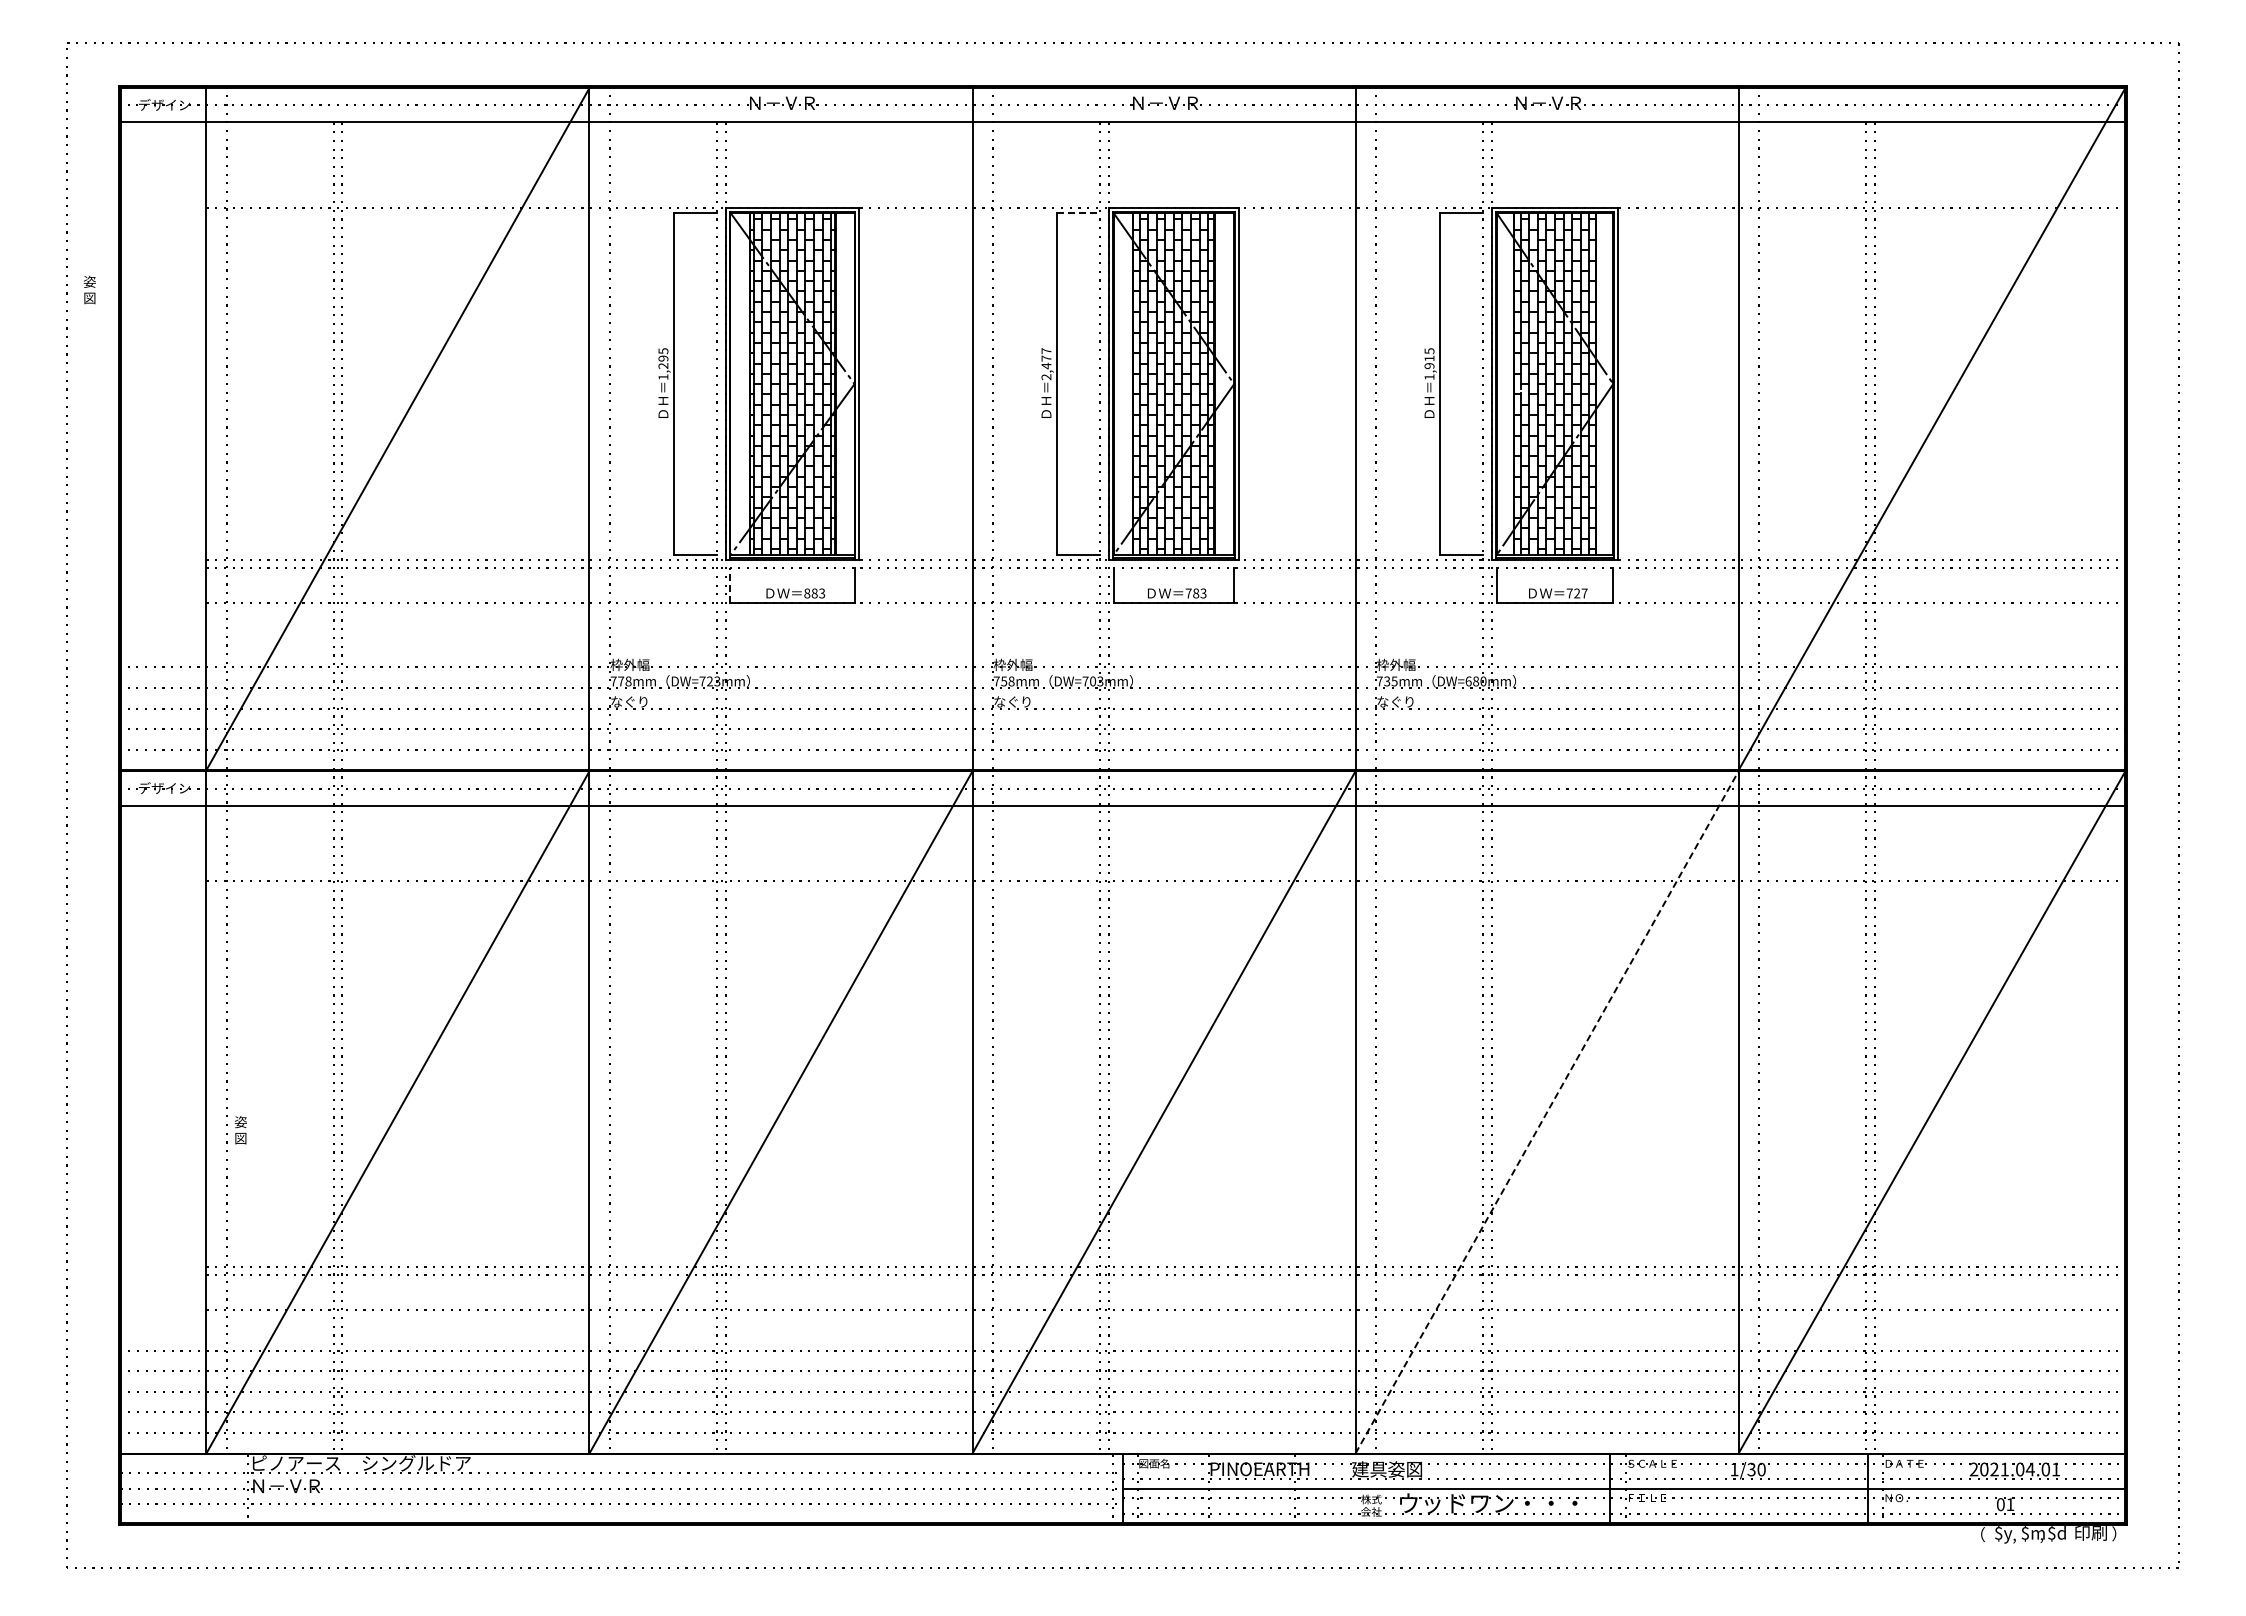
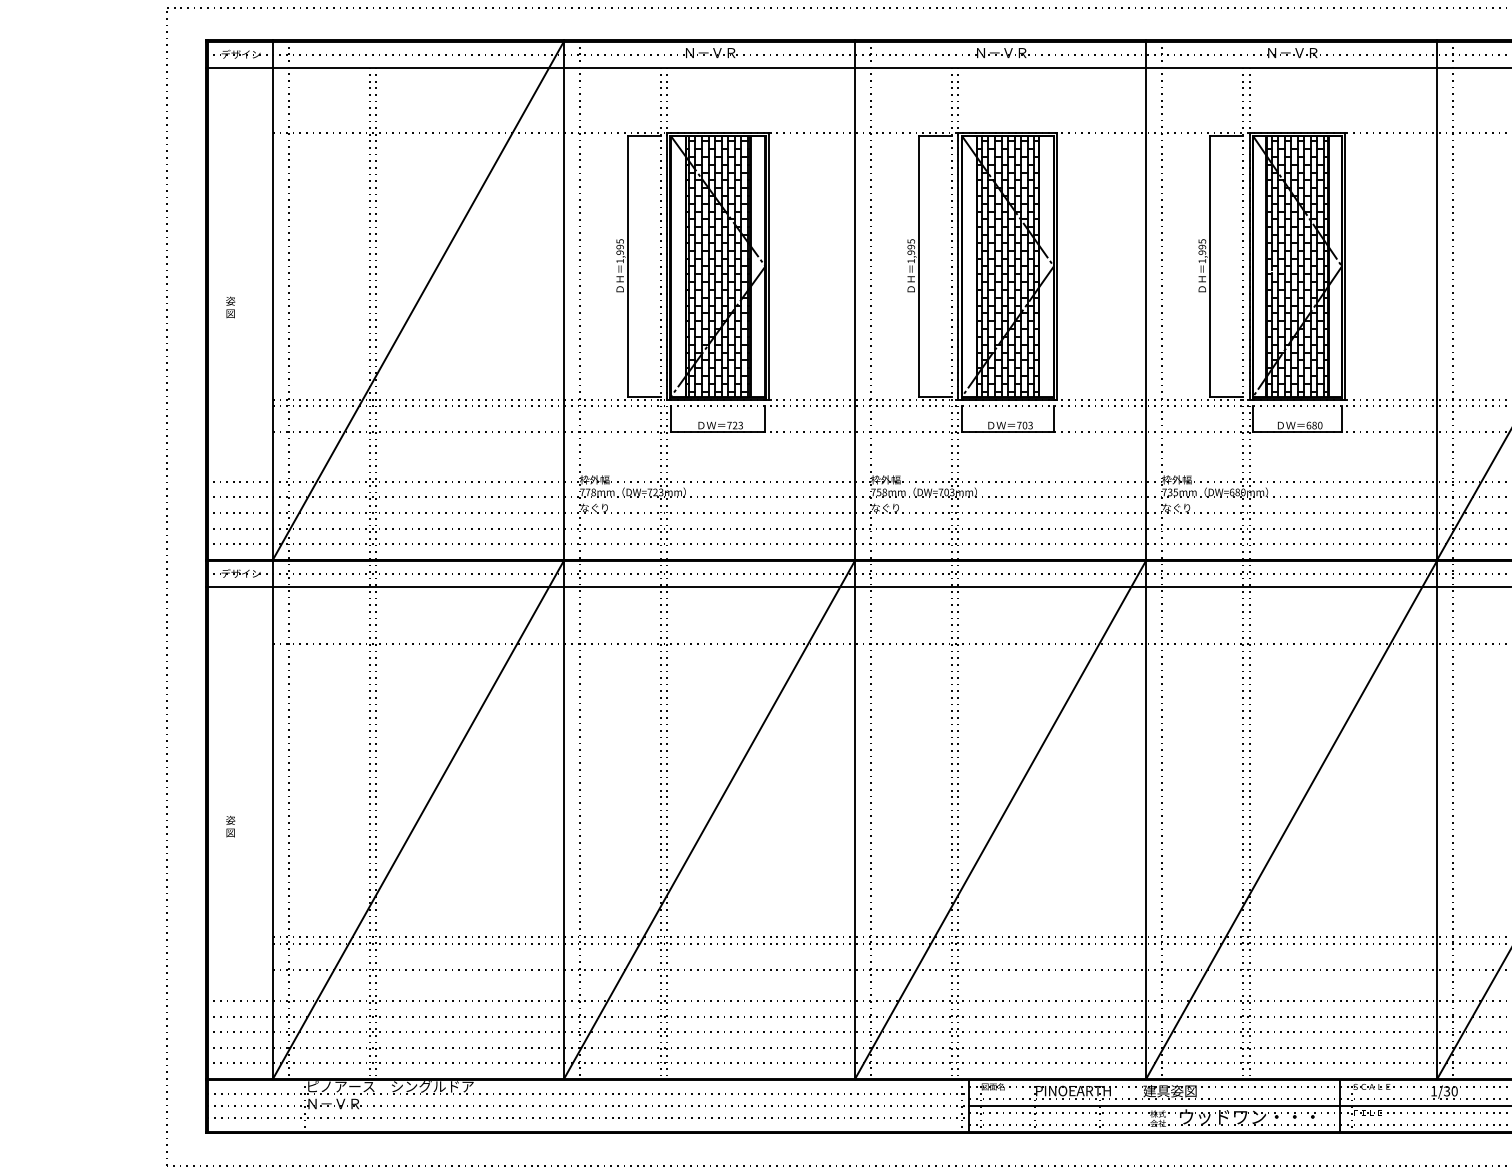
line: (1079, 212) -> (936, 136), dashed -> solid
text: (89, 289) -> (230, 307), moved
text: (1429, 358) -> (1202, 247), 1,915 -> 1,995
text: (1046, 364) -> (911, 251), 2,477 -> 1,995
text: (663, 366) -> (620, 253), 1,295 -> 1,995
line: (730, 584) -> (671, 418), dashed -> solid
text: (810, 593) -> (731, 425), 883 -> 723
text: (1196, 593) -> (1025, 425), 783 -> 703
text: (1576, 593) -> (1314, 425), 727 -> 680
line: (1547, 1112) -> (1291, 819), dashed -> solid
text: (240, 1130) -> (230, 826), moved

